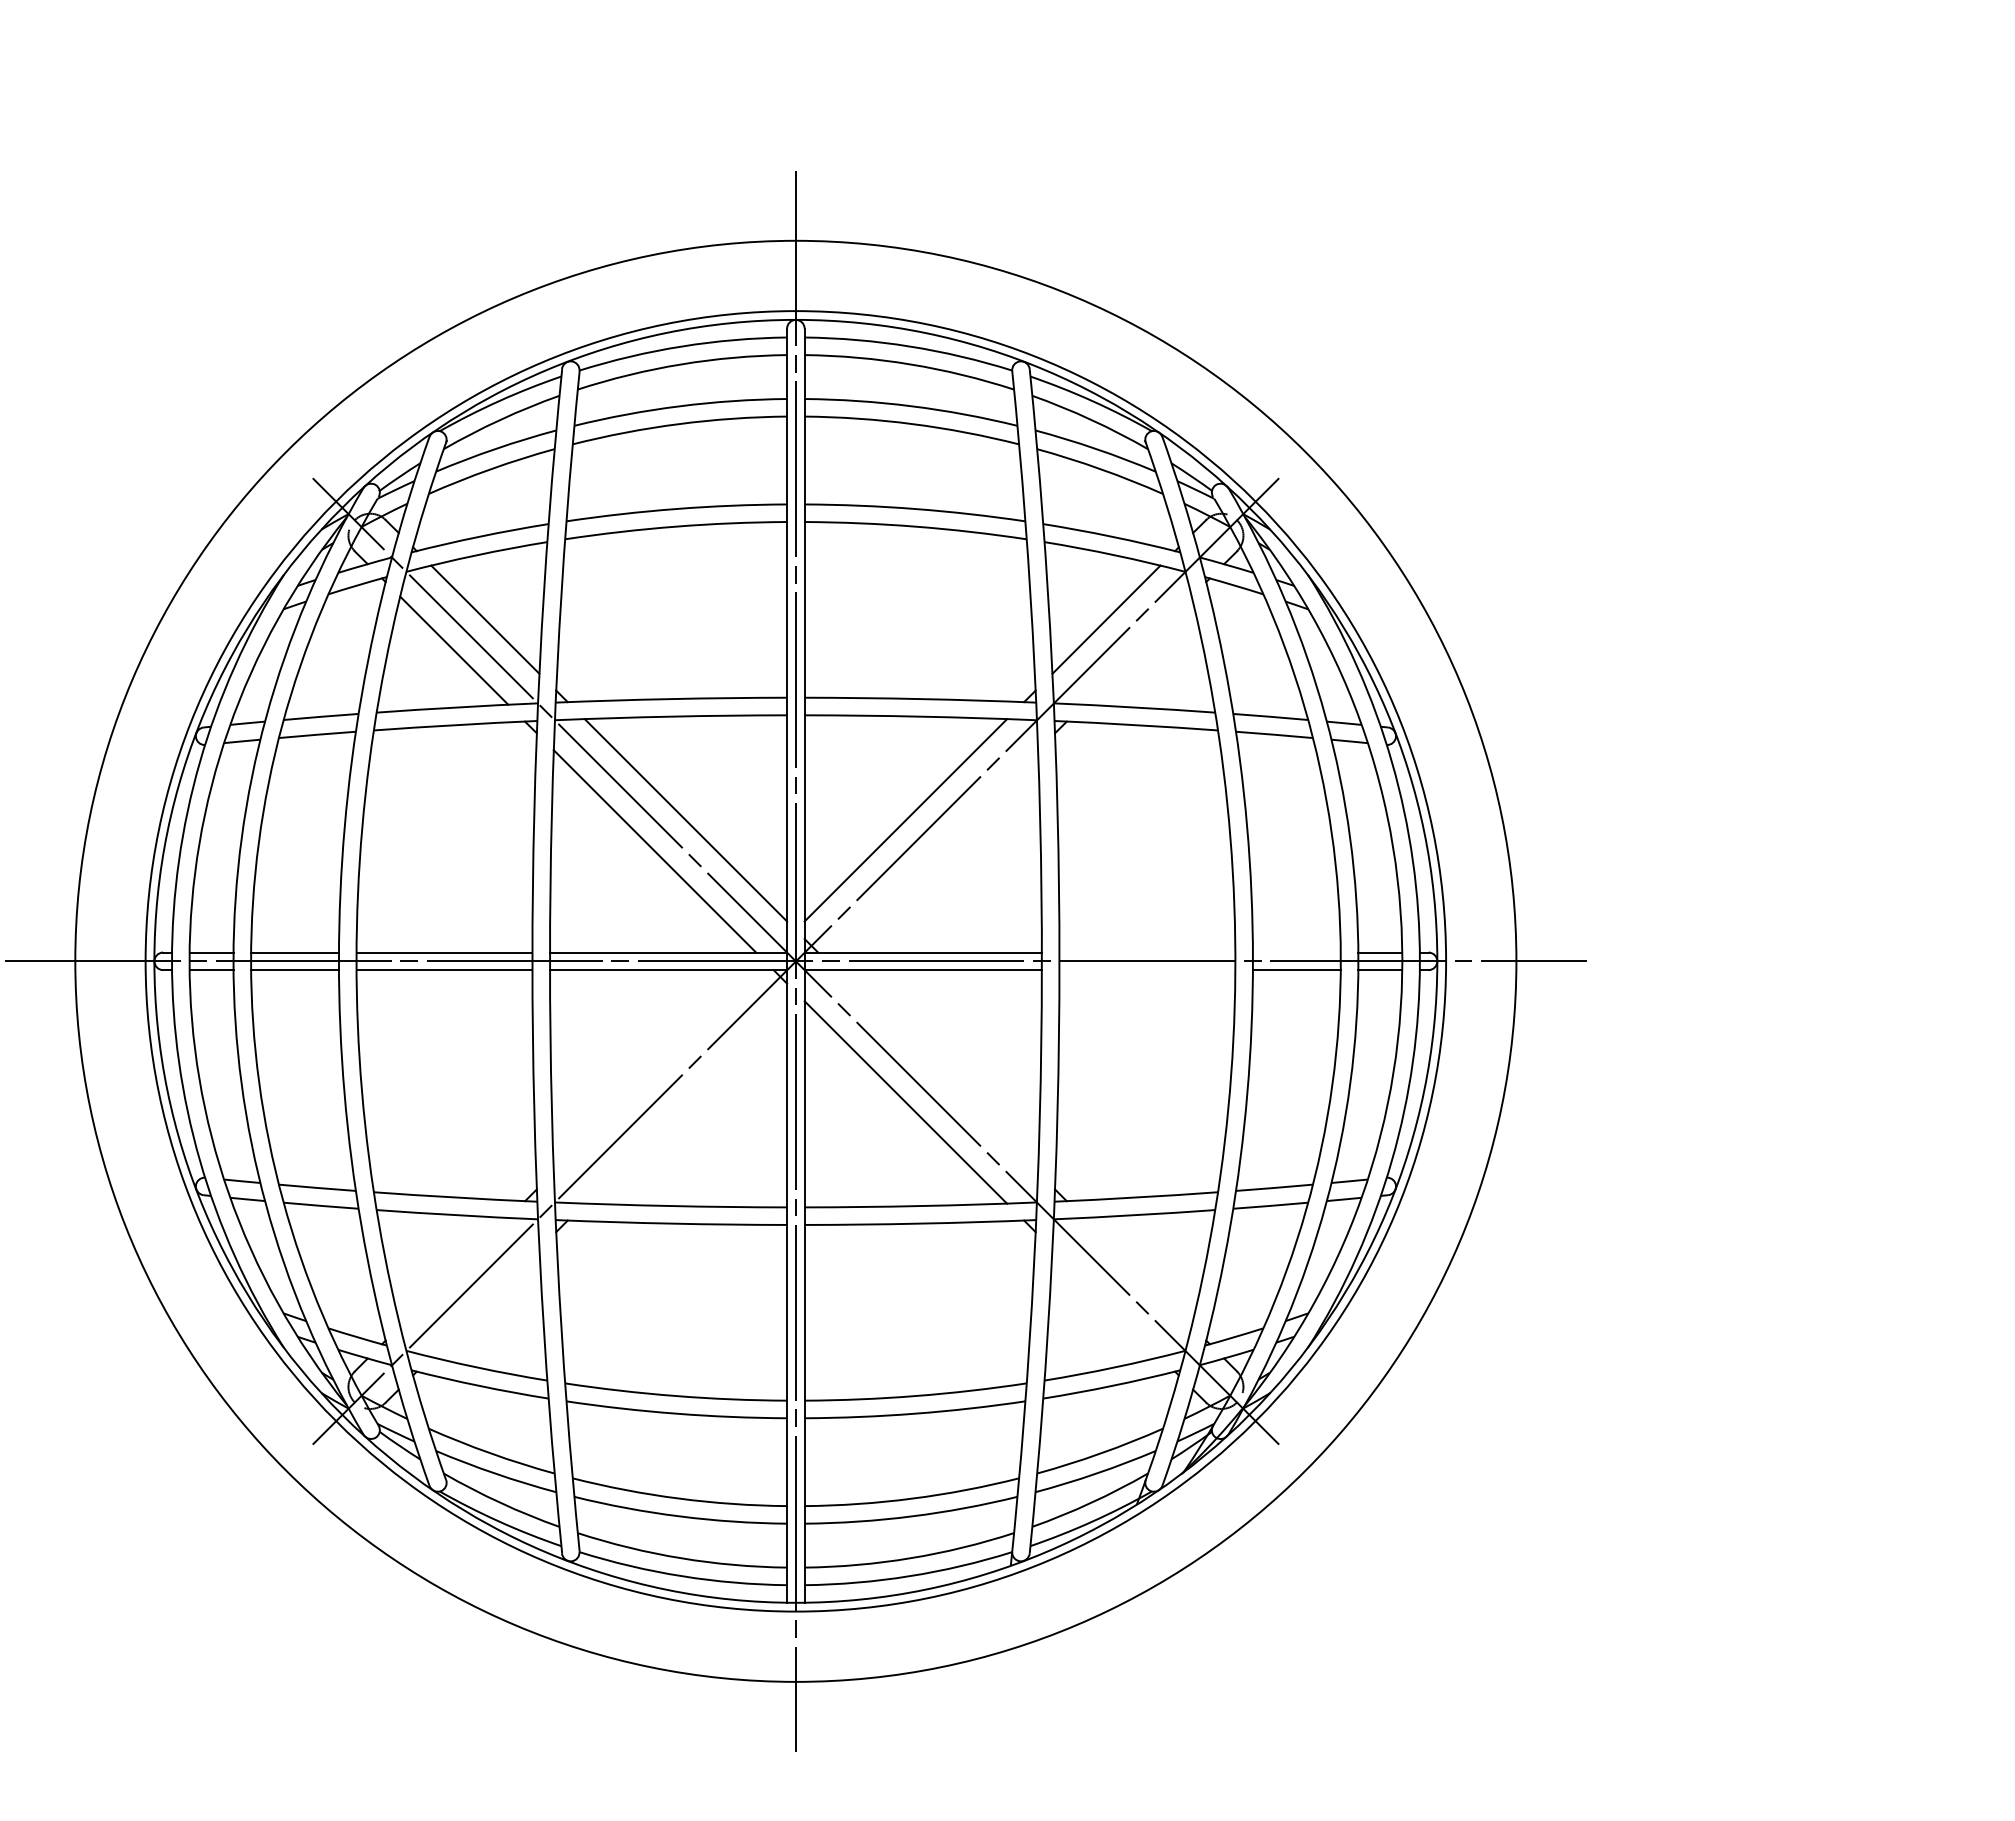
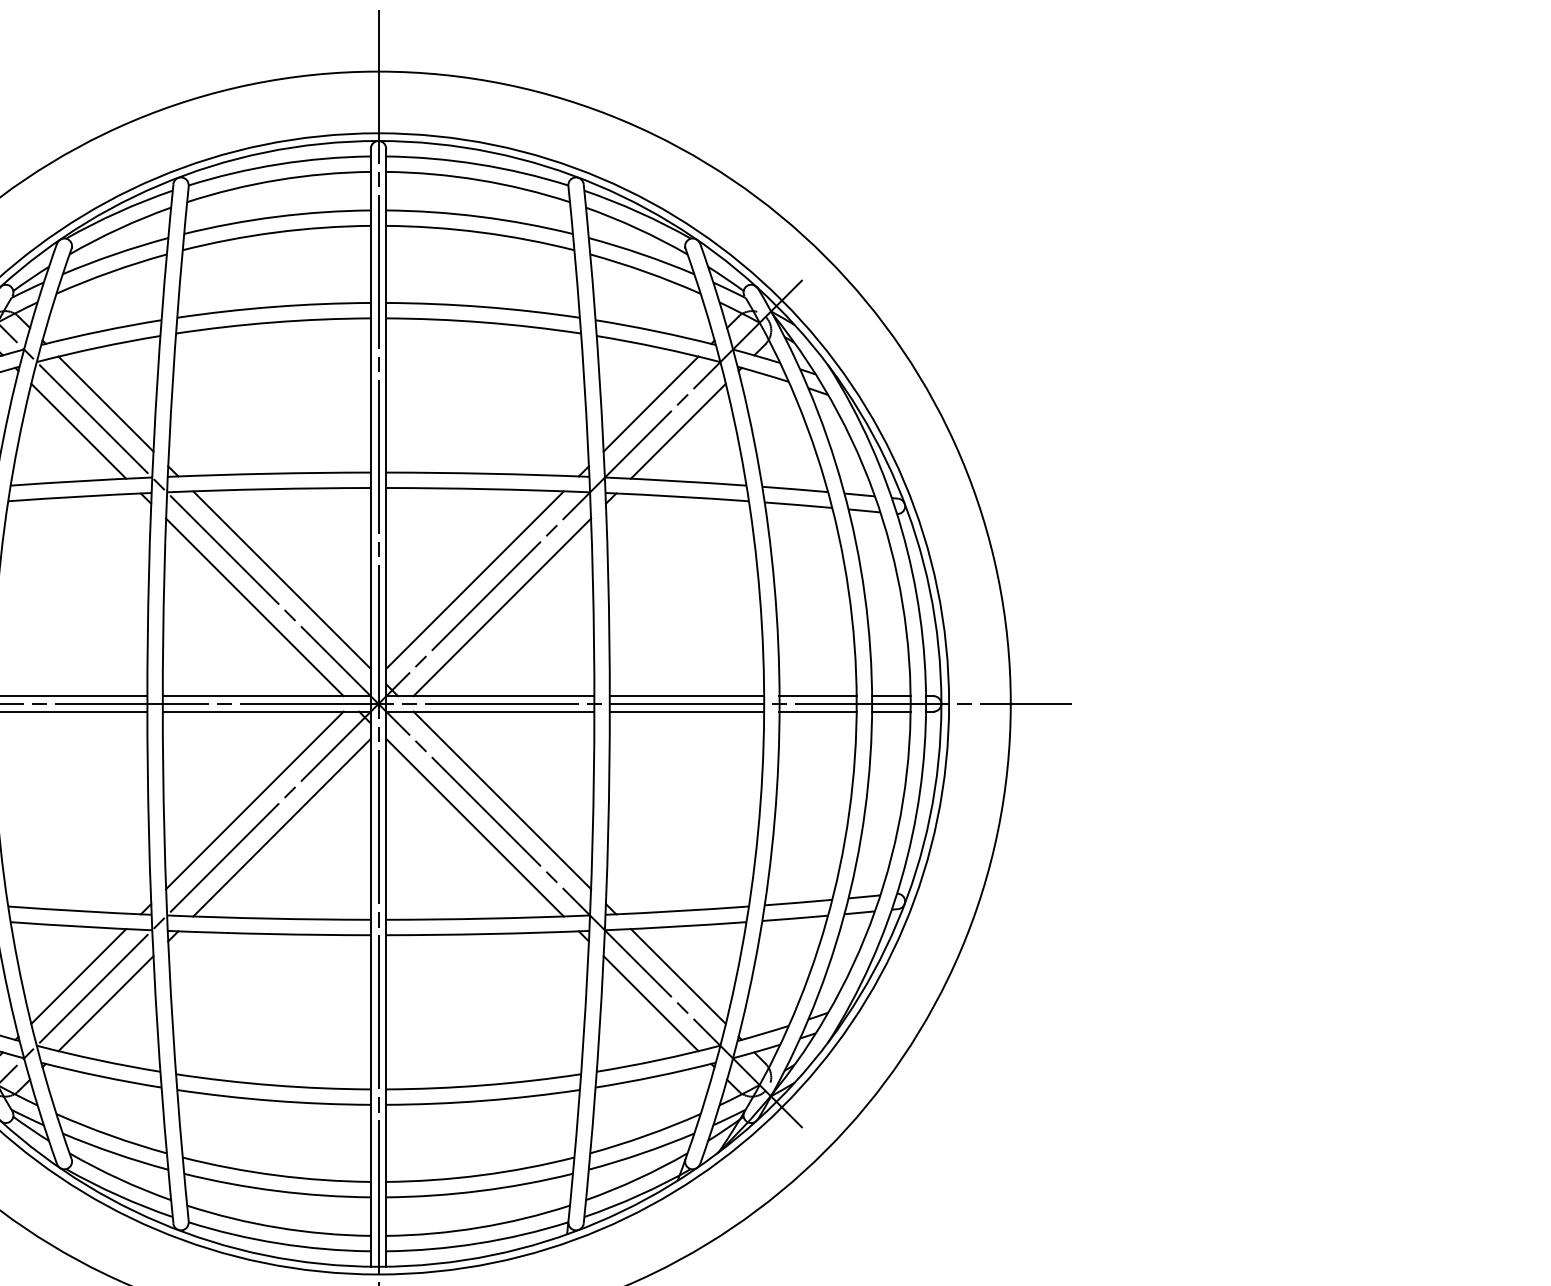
line: (1137, 650) -> (678, 431), added
line: (936, 851) -> (501, 607), added
line: (1147, 952) -> (687, 696), added
line: (1296, 952) -> (817, 696), added
line: (1147, 970) -> (687, 711), added
line: (654, 1071) -> (254, 800), added
line: (936, 1071) -> (501, 800), added
line: (685, 1102) -> (281, 827), added
line: (454, 1271) -> (78, 976), added
line: (1137, 1271) -> (678, 976), added
line: (485, 1303) -> (106, 1004), added
line: (1106, 1303) -> (651, 1004), added

